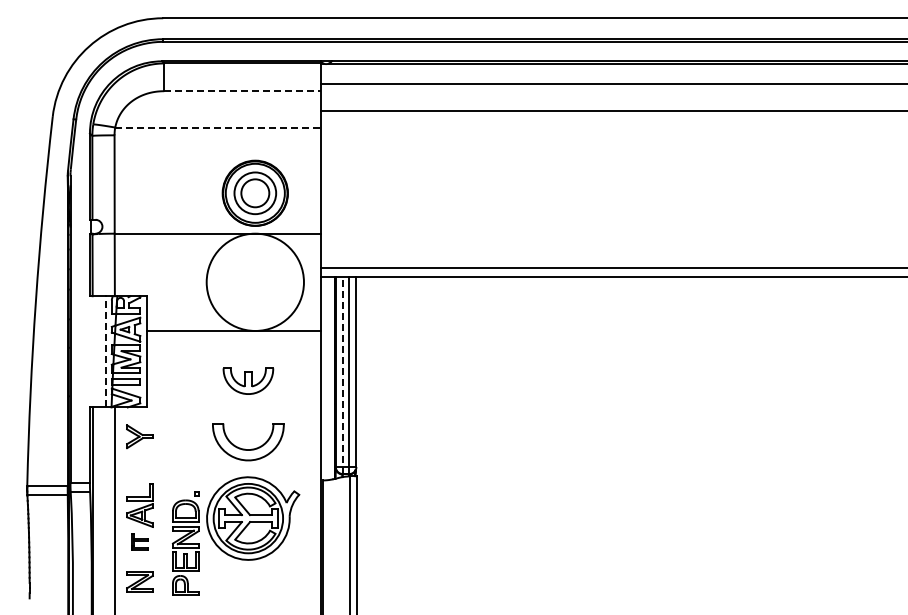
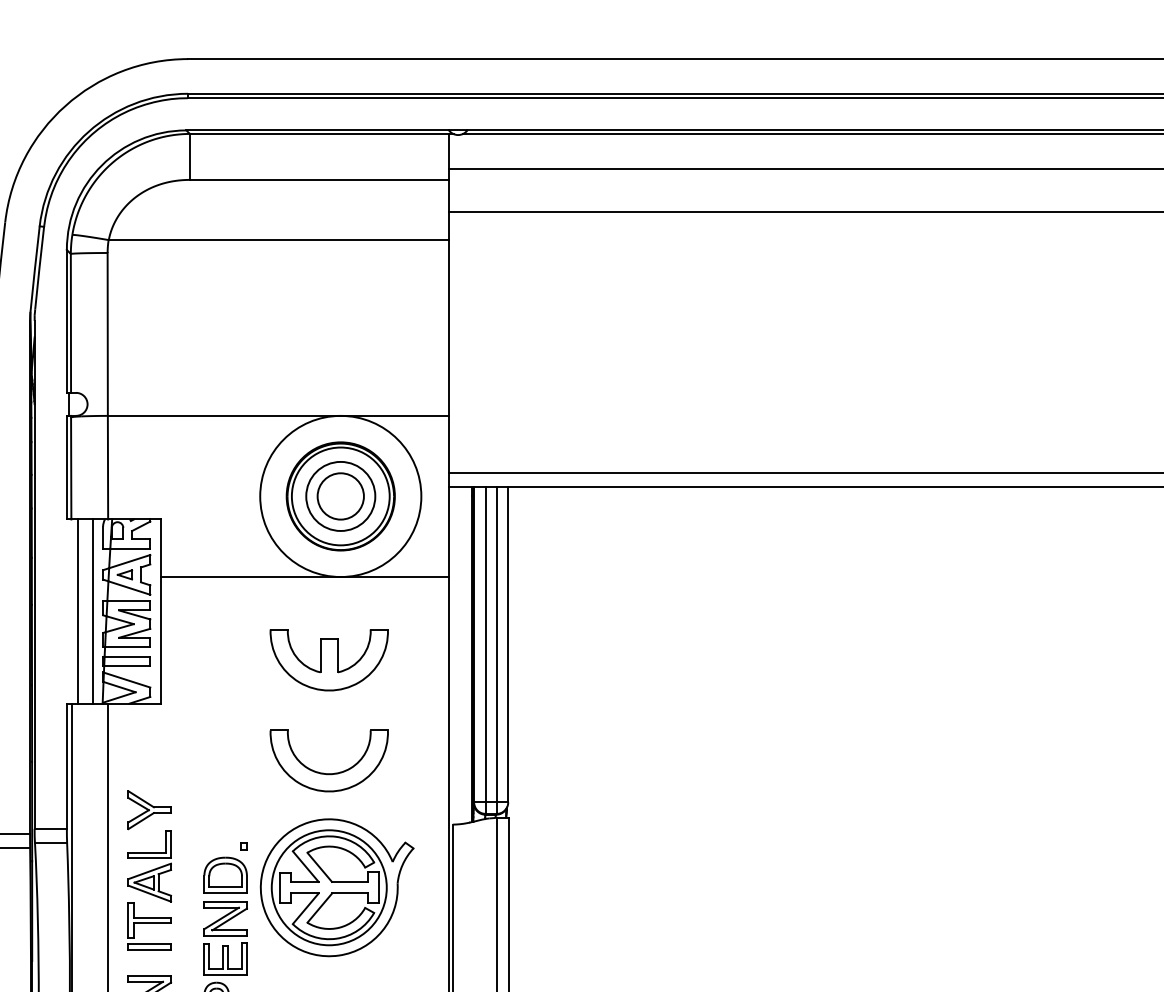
line: (242, 91) -> (319, 180), dashed -> solid
line: (217, 127) -> (278, 240), dashed -> solid
part: (254, 192) -> (339, 495), moved
line: (96, 351) -> (77, 611), added
line: (105, 351) -> (92, 611), dashed -> solid
line: (342, 375) -> (485, 650), dashed -> solid
part: (248, 381) -> (329, 660), size x1.43
part: (139, 436) -> (148, 809), moved
part: (139, 541) -> (148, 925), size x1.67

